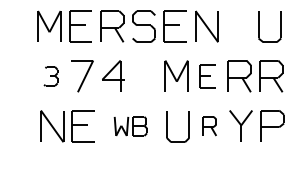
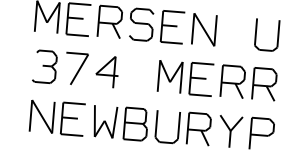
part: (50, 76) -> (44, 66), size x1.67
part: (207, 76) -> (200, 79), size x1.43
part: (130, 126) -> (120, 123), size x1.67
part: (209, 126) -> (198, 129), size x1.67

